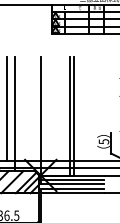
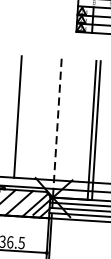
line: (14, 114) -> (26, 124), removed
line: (40, 116) -> (56, 128), solid -> dashed

